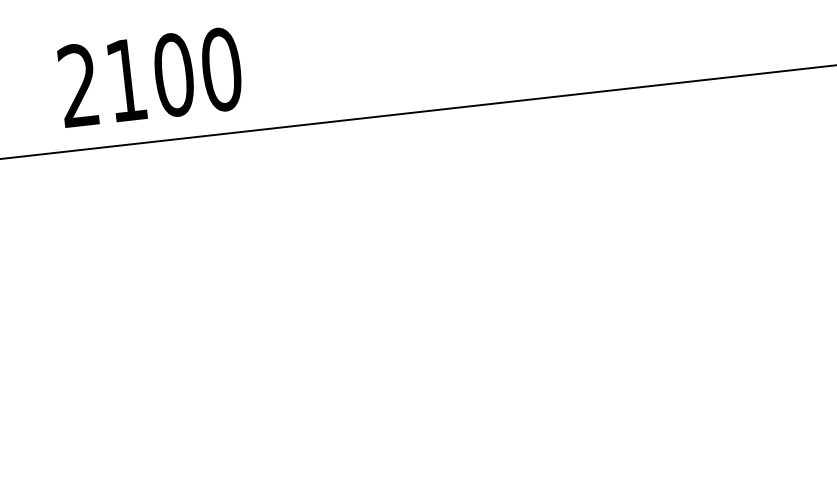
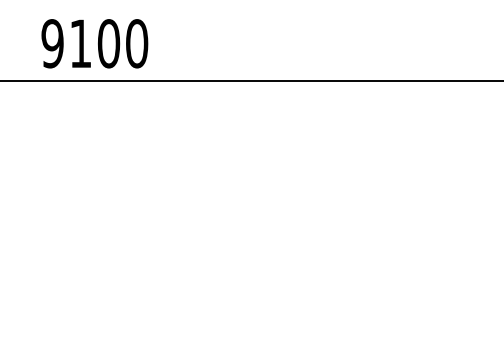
text: (78, 85) -> (52, 43), 2100 -> 9100

